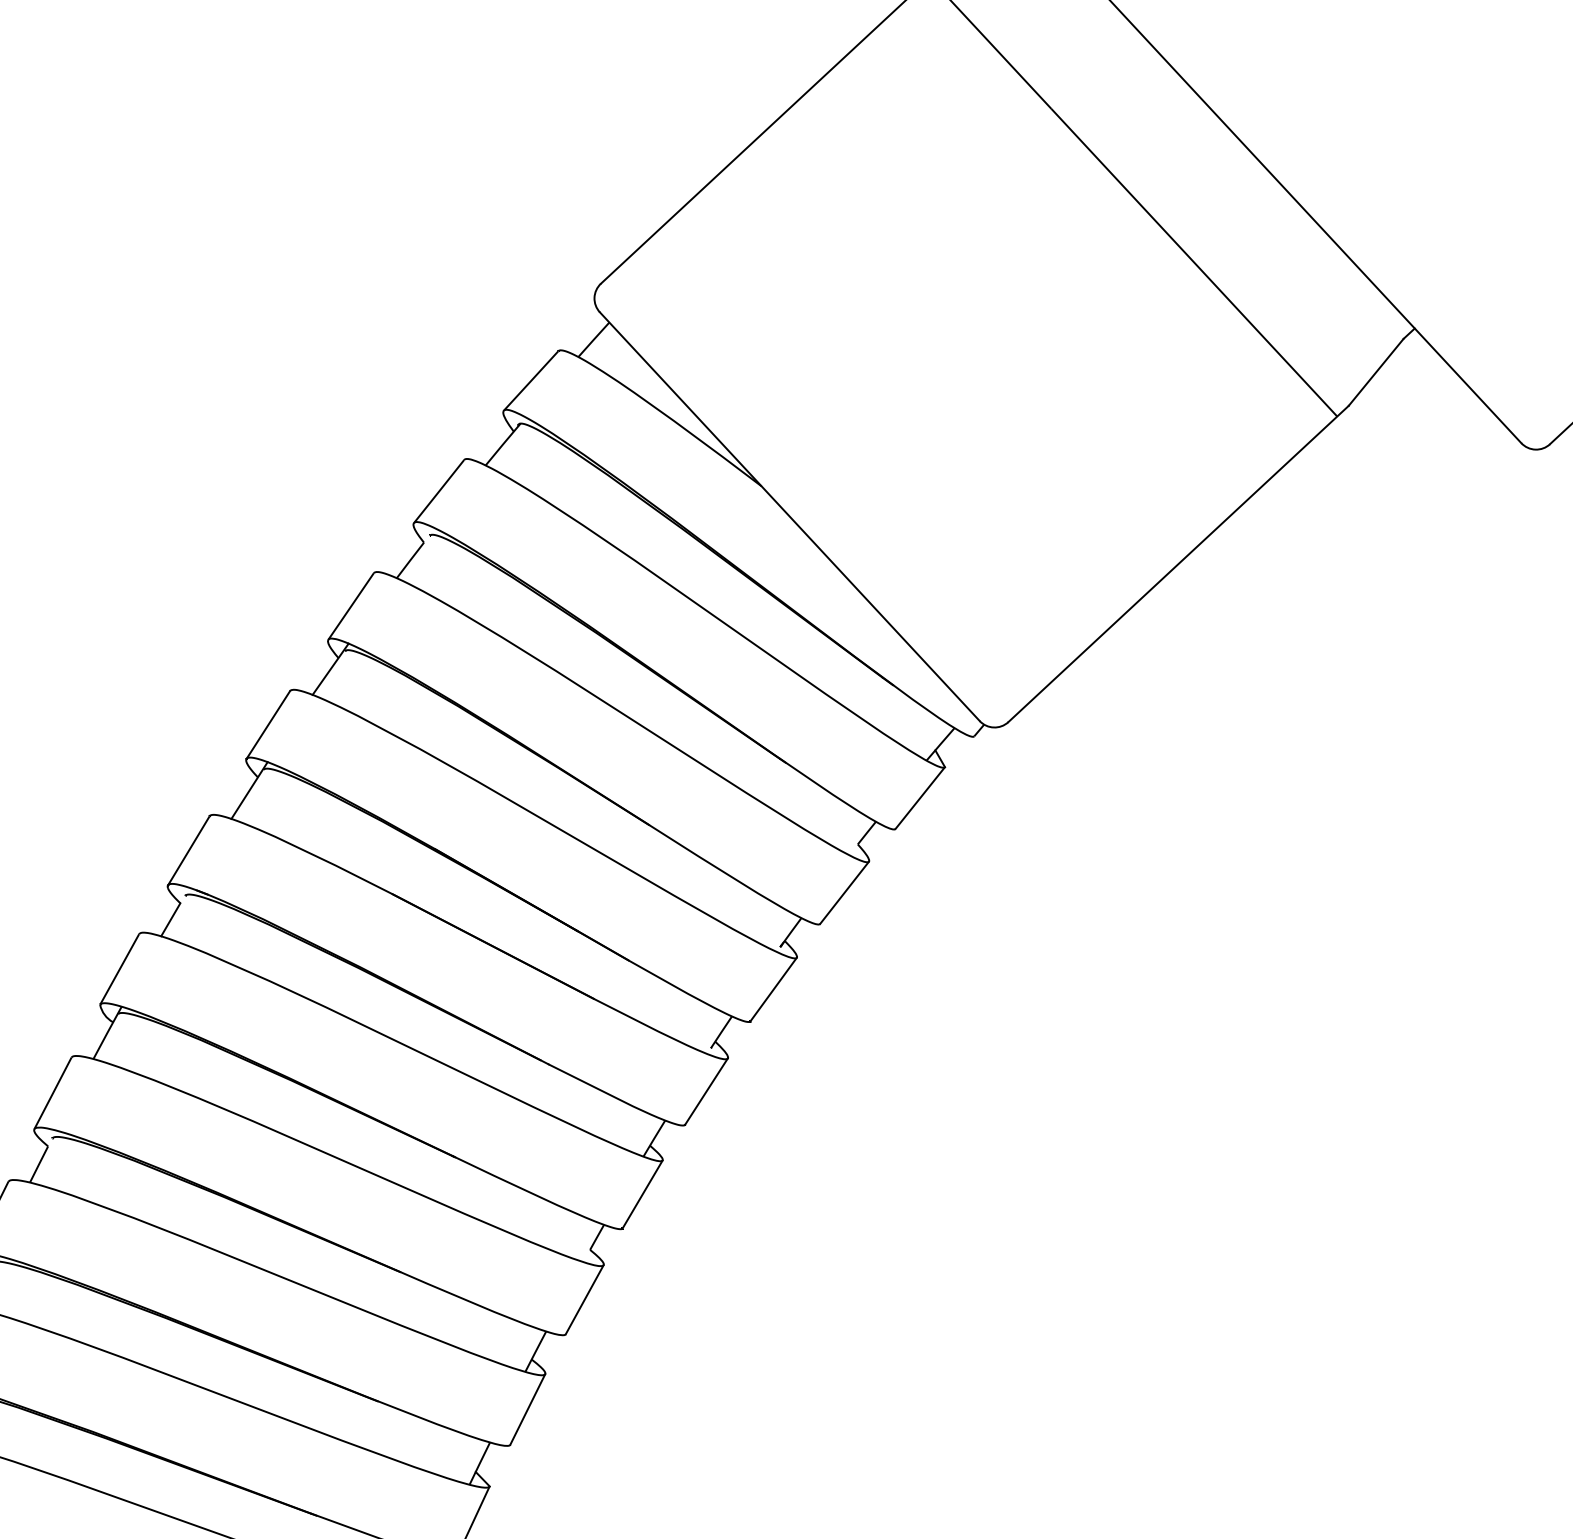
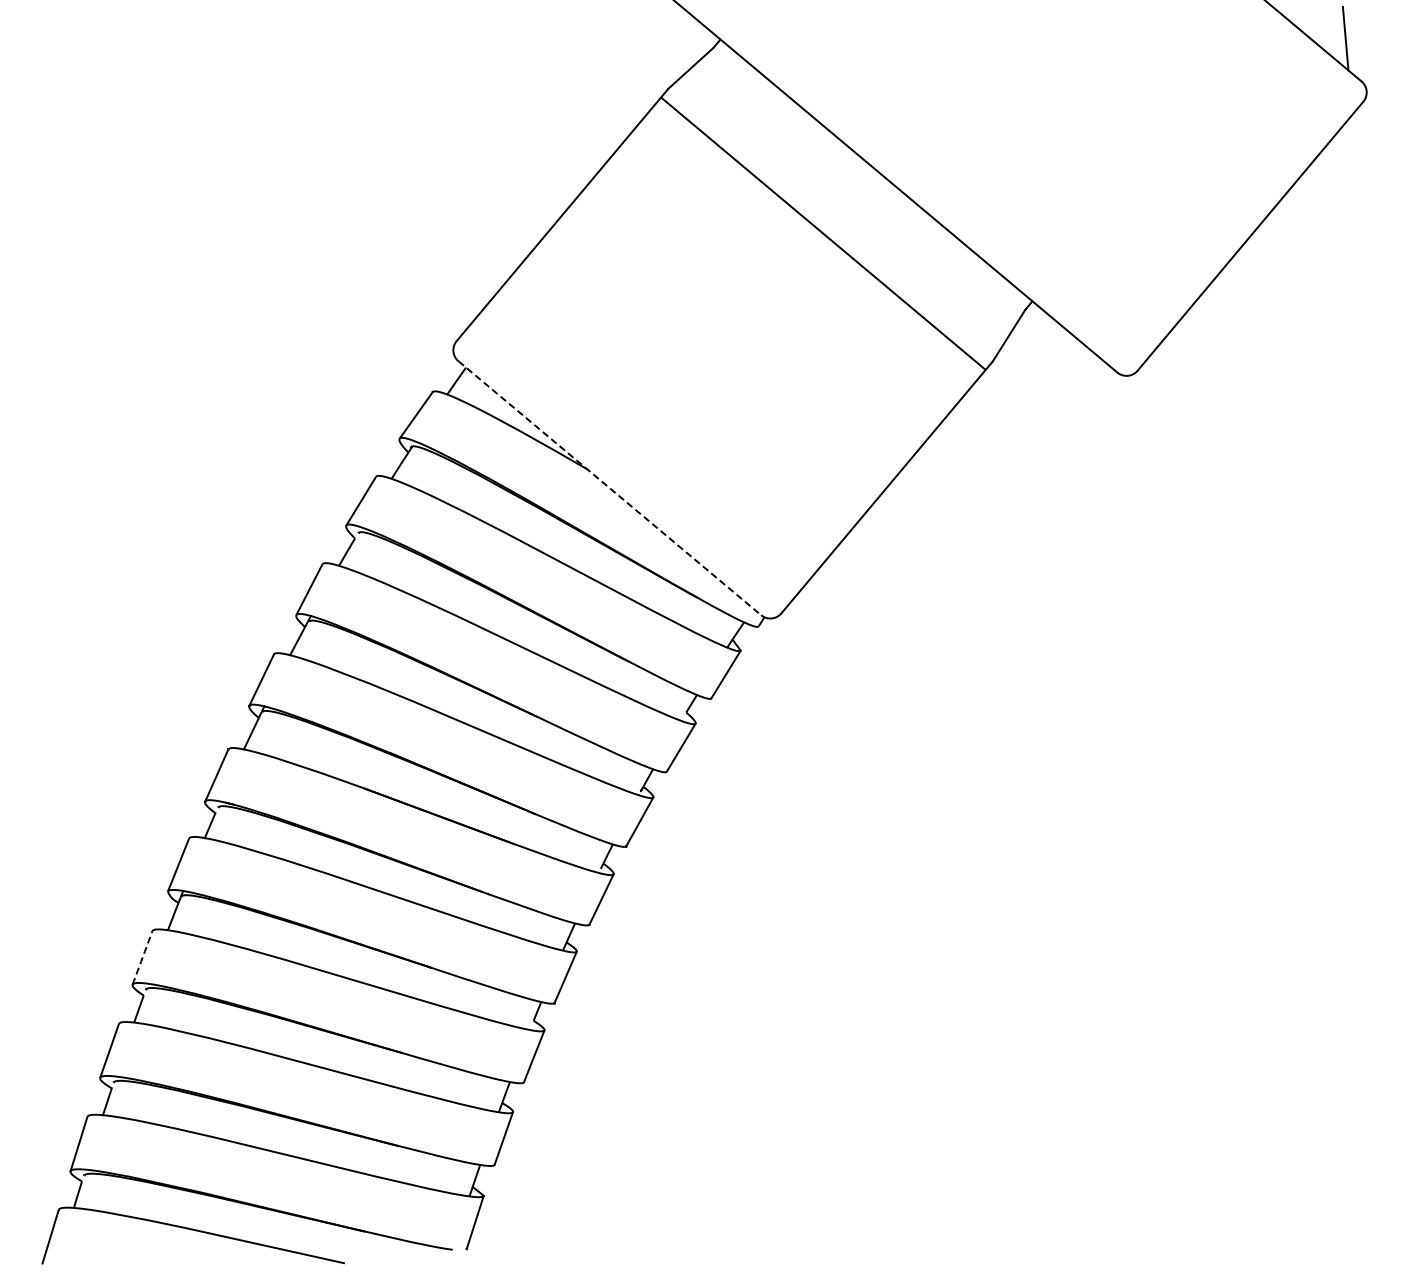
line: (789, 517) -> (609, 488), solid -> dashed
arc: (52, 1092) -> (142, 957), solid -> dashed

